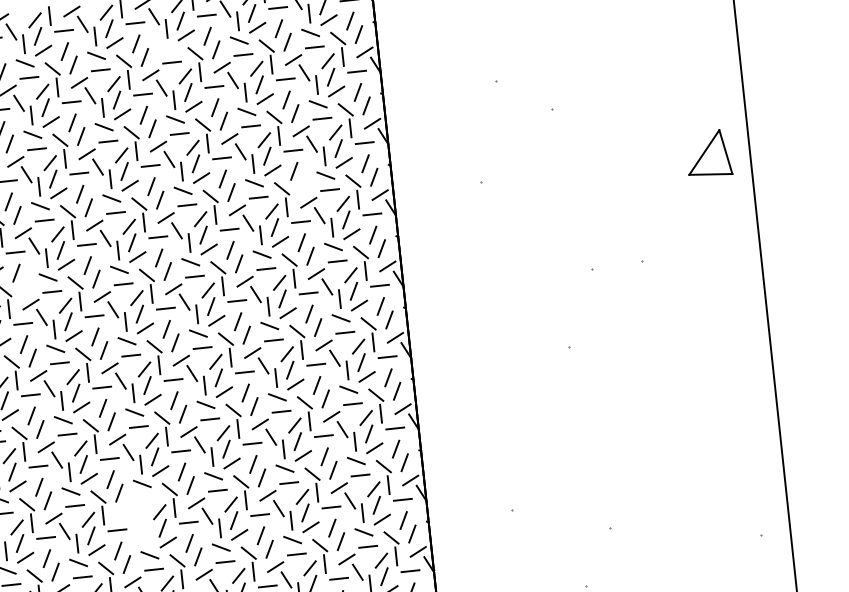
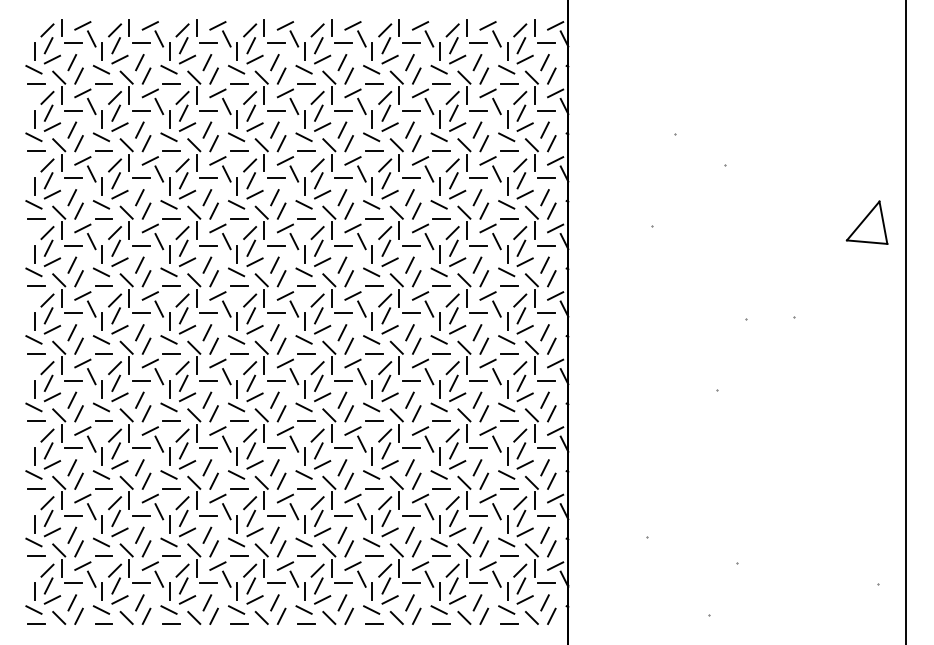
line: (167, 47) -> (371, 69), added
line: (303, 184) -> (484, 210), added
line: (24, 286) -> (213, 278), added
part: (137, 522) -> (295, 510), added

